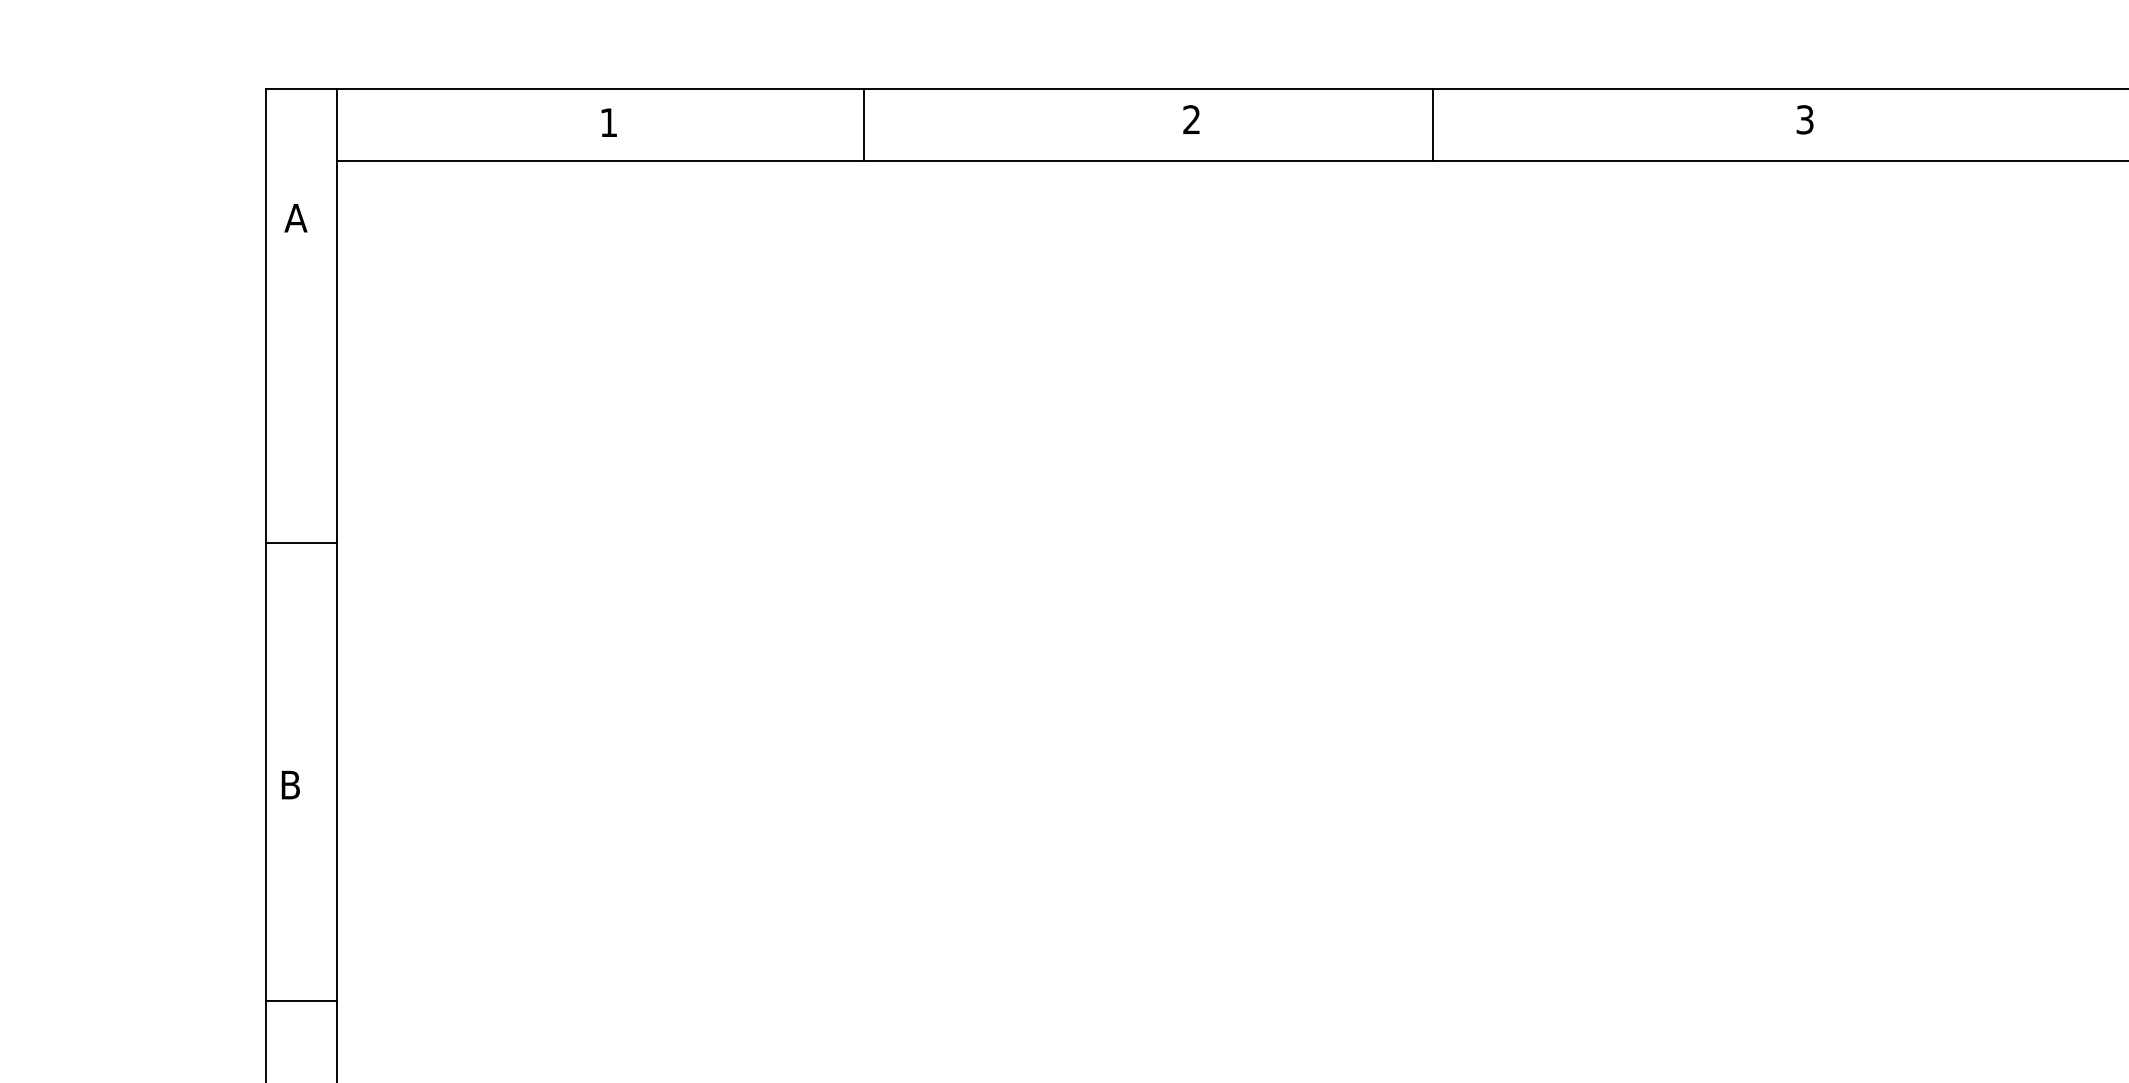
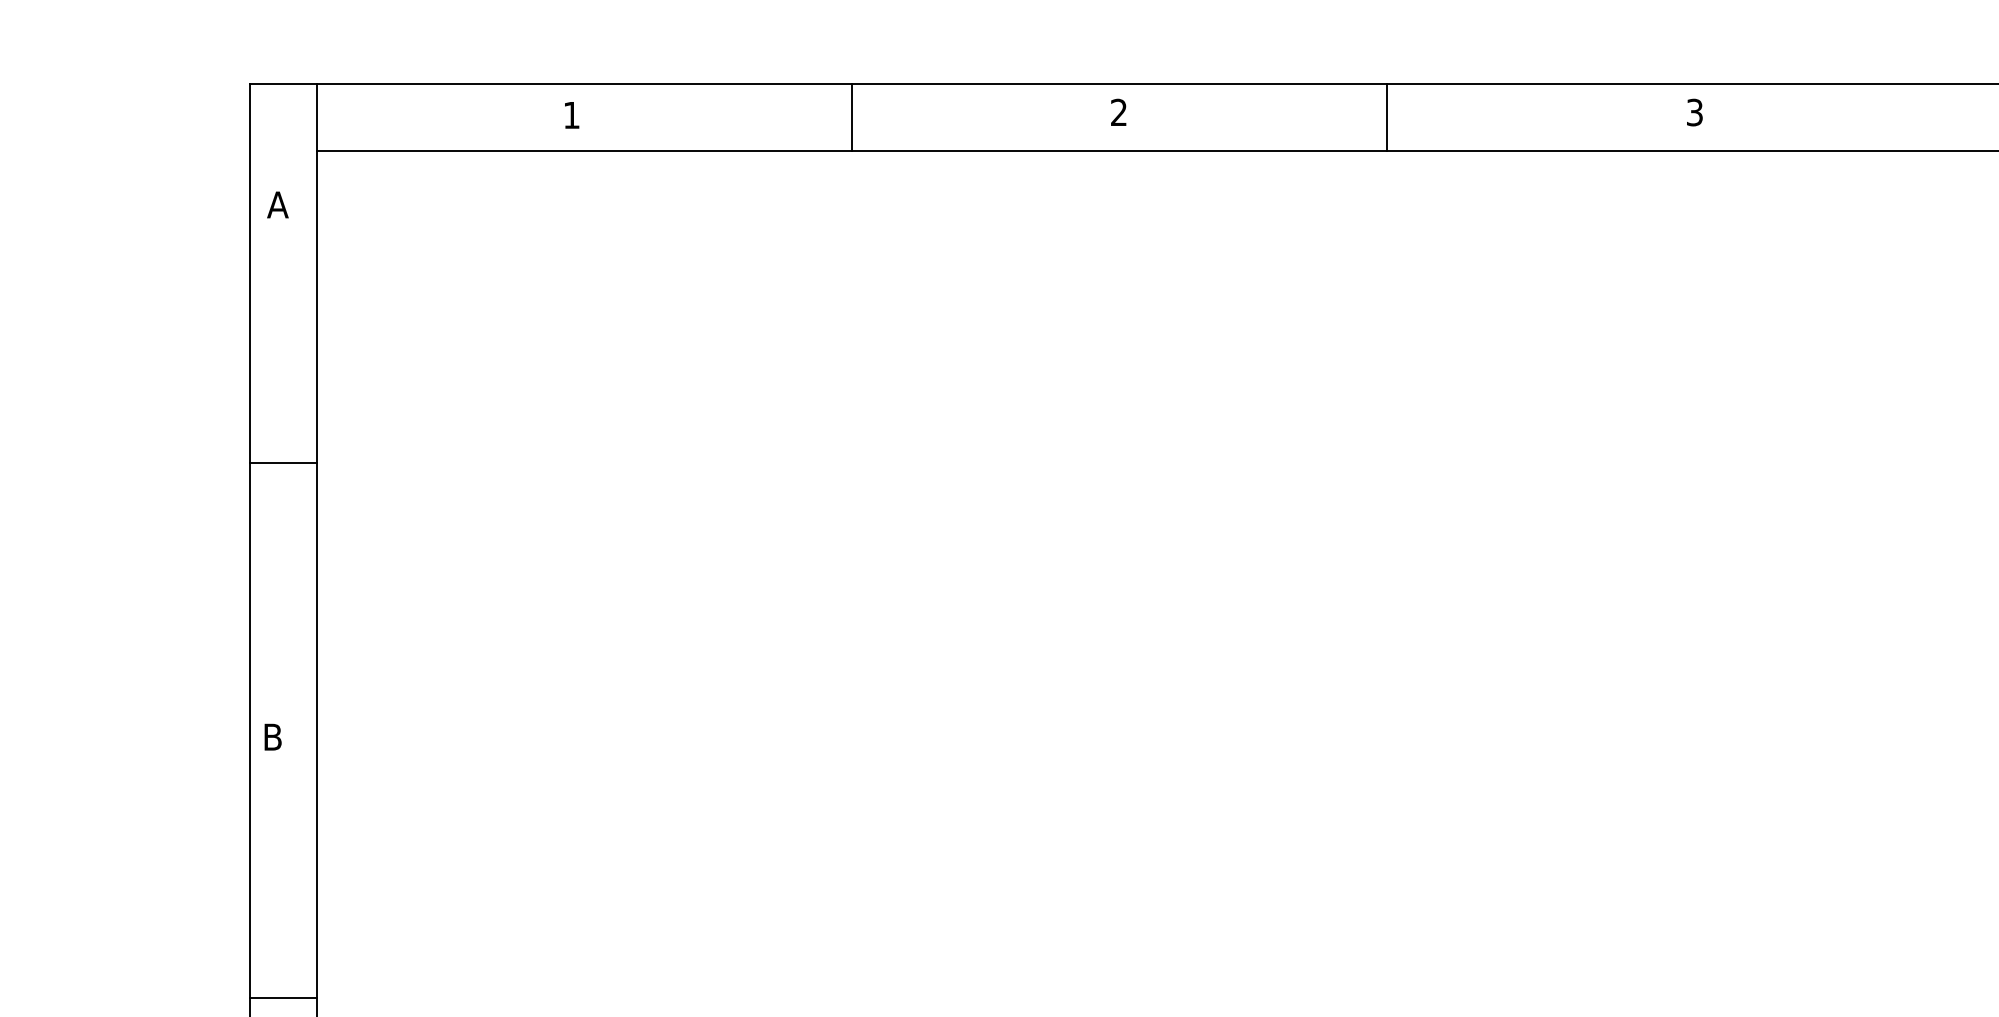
line: (864, 124) -> (852, 116), moved
line: (1432, 124) -> (1386, 116), moved
line: (301, 542) -> (283, 462), moved
line: (301, 1000) -> (283, 997), moved

